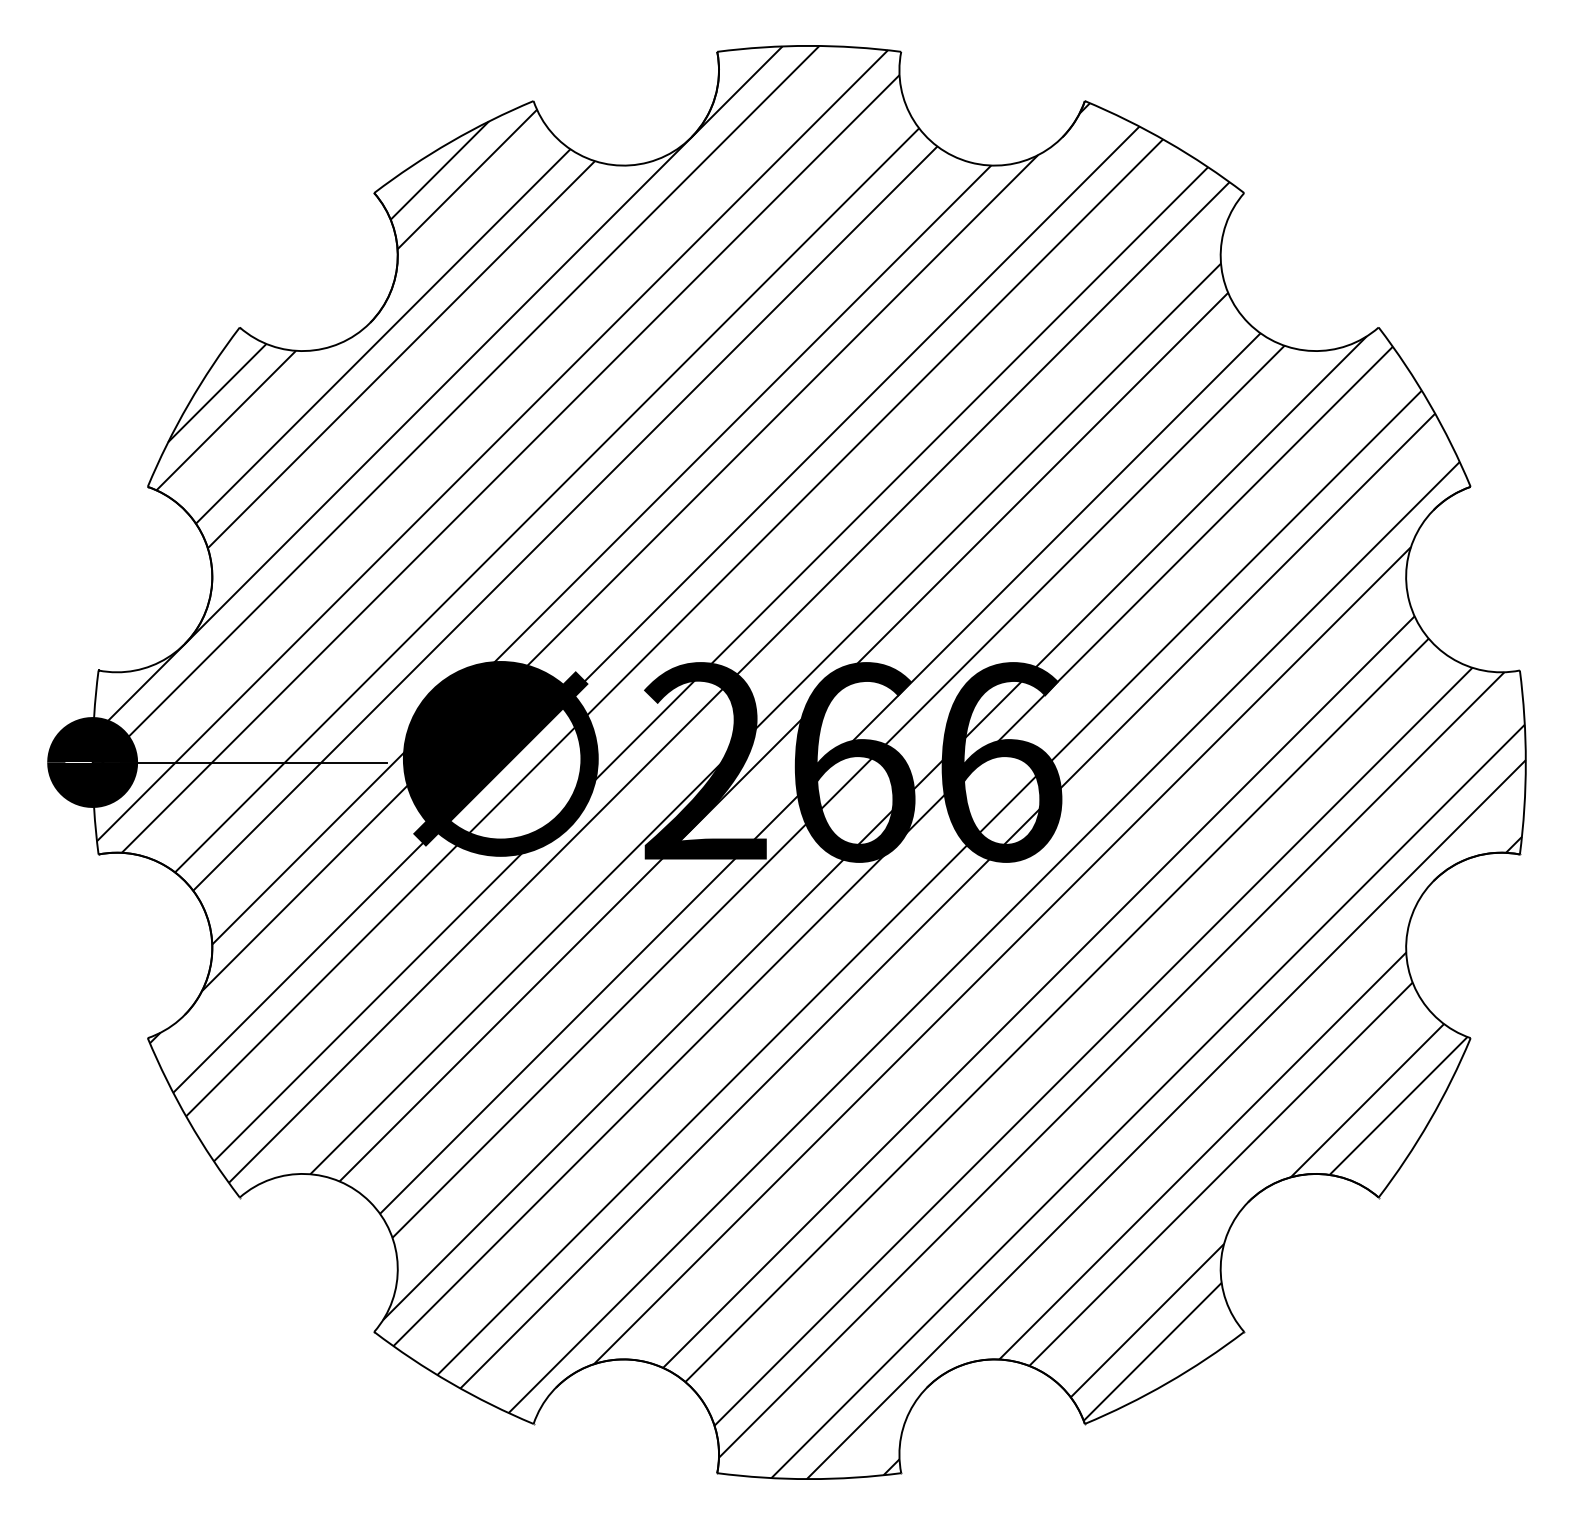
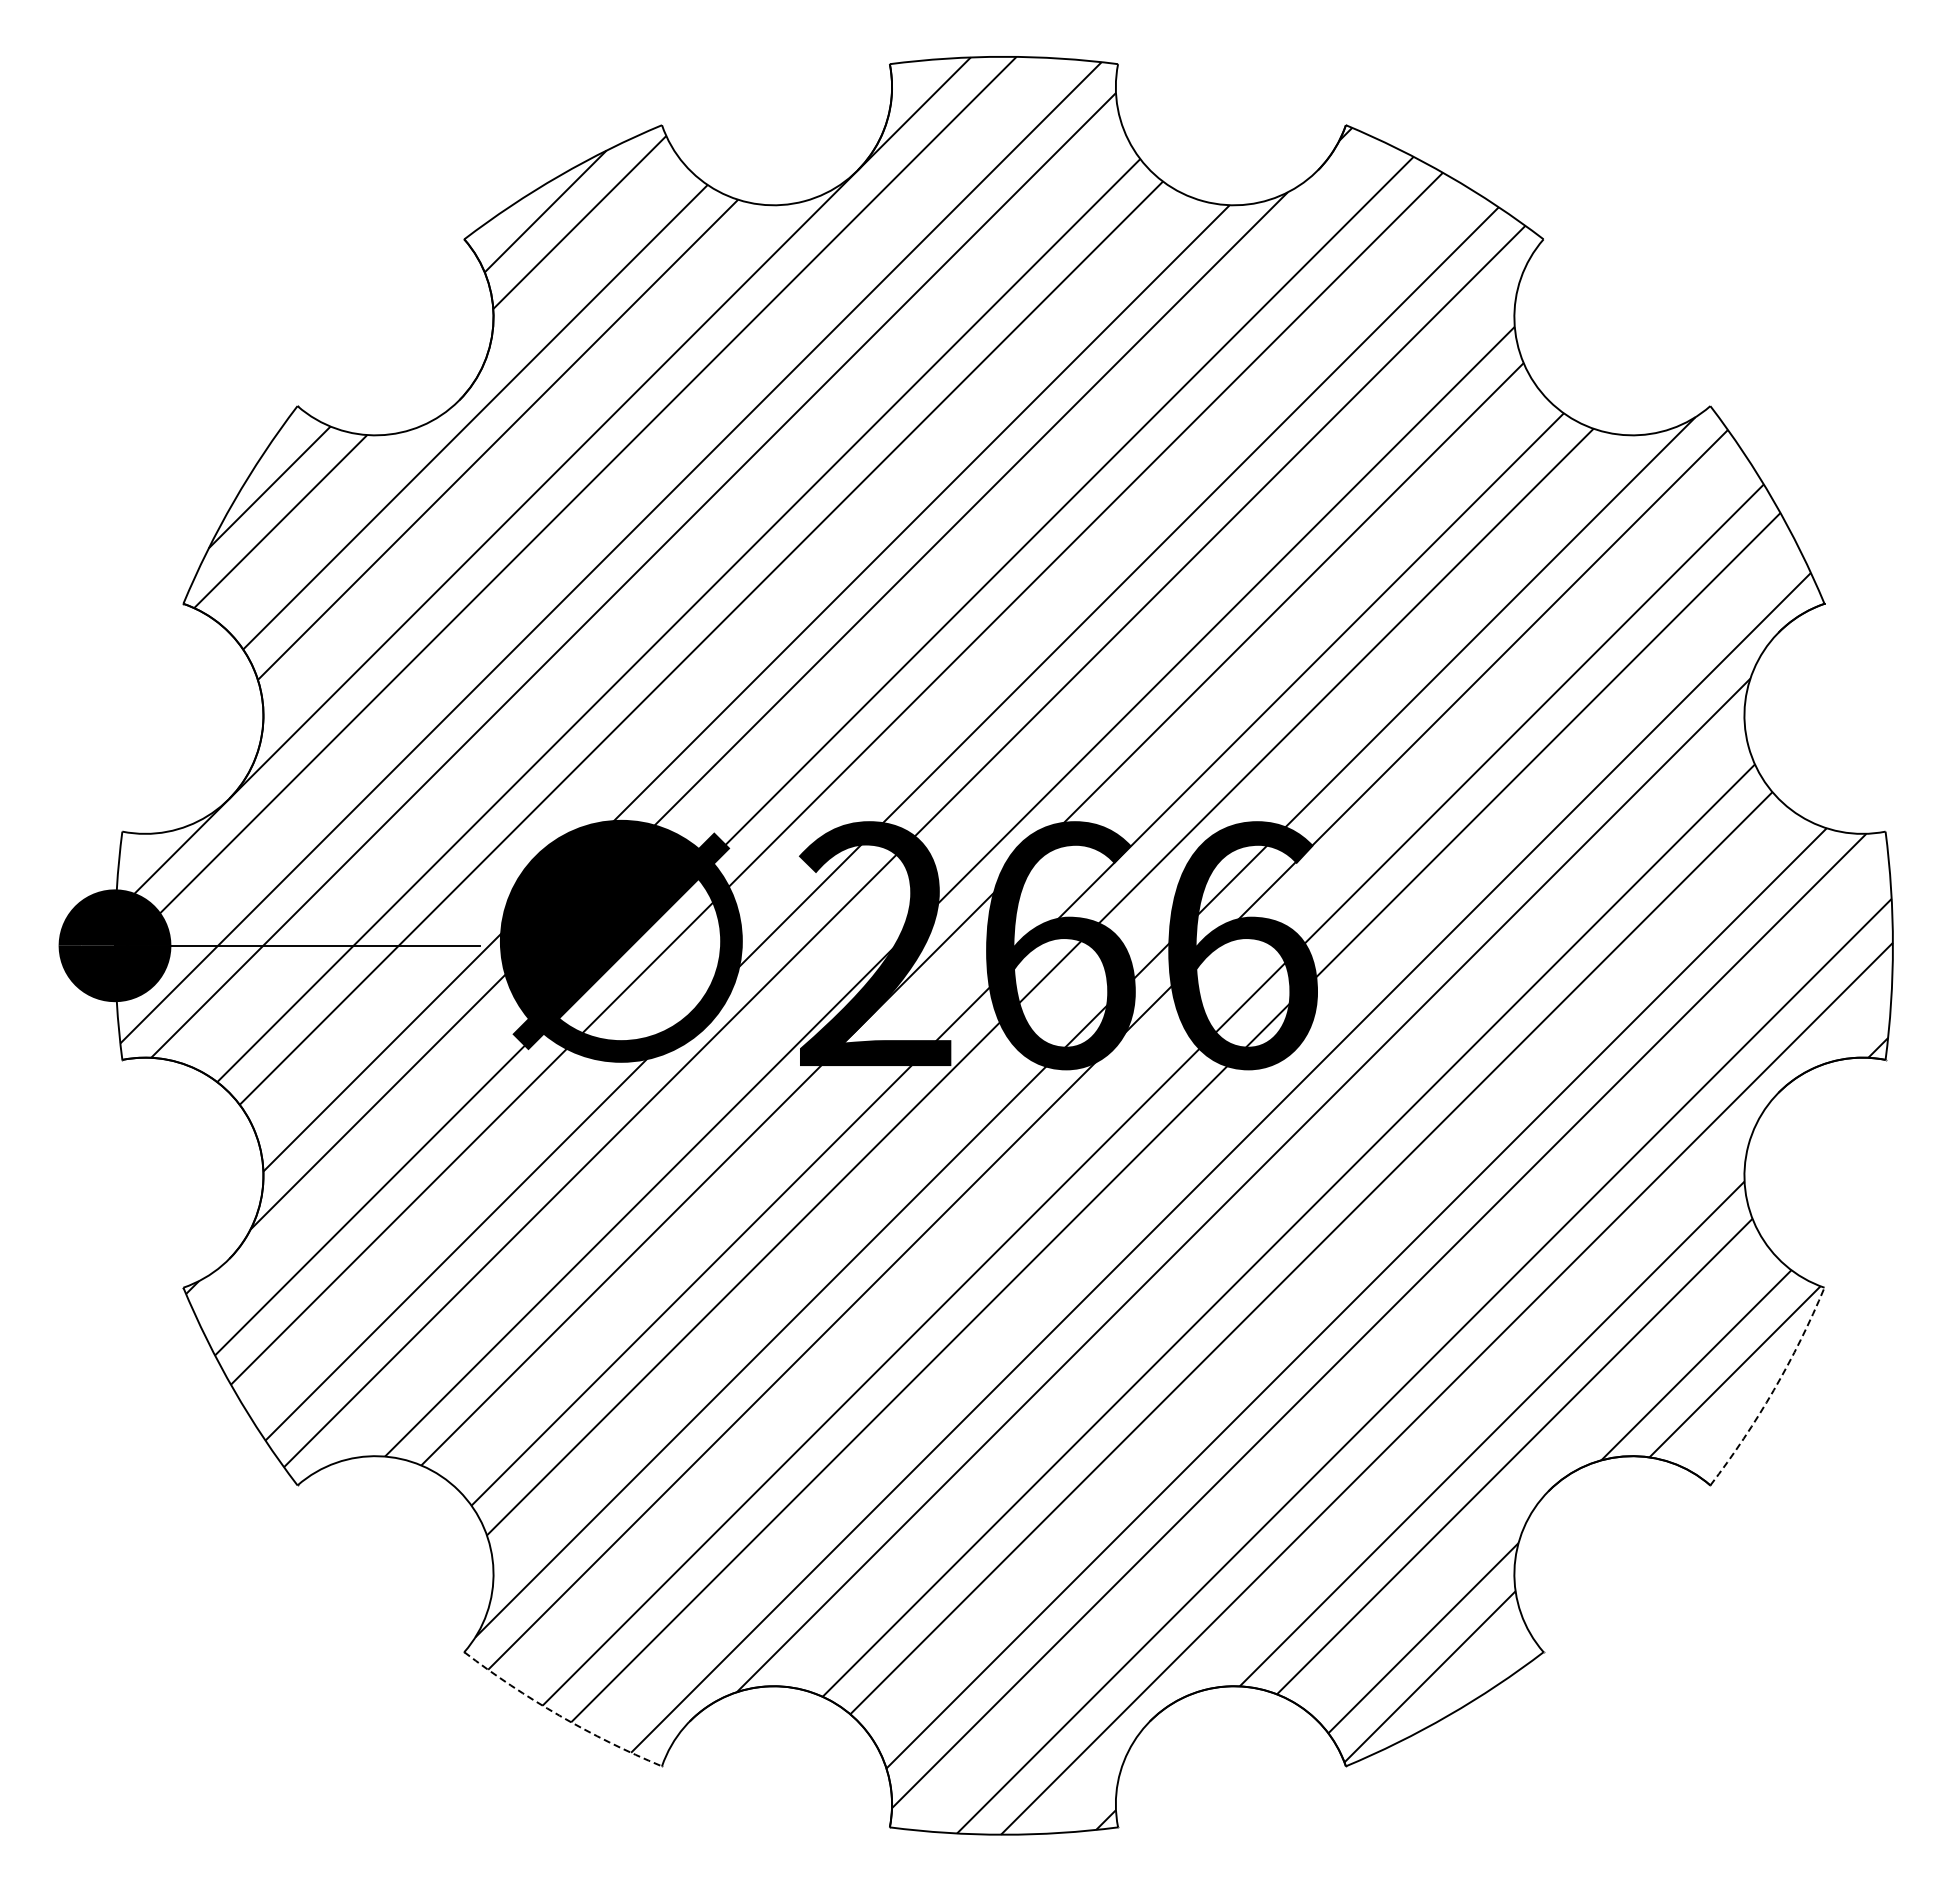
arc: (1429, 1121) -> (1773, 1390), solid -> dashed
arc: (450, 1382) -> (559, 1715), solid -> dashed

